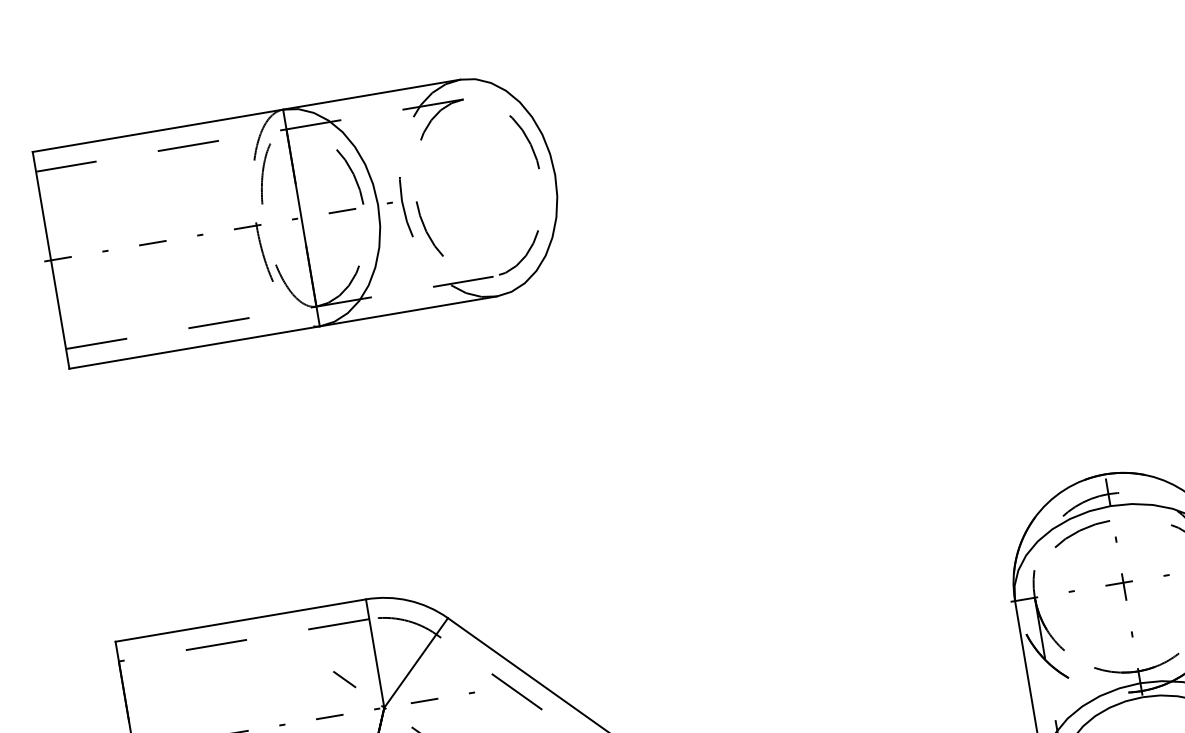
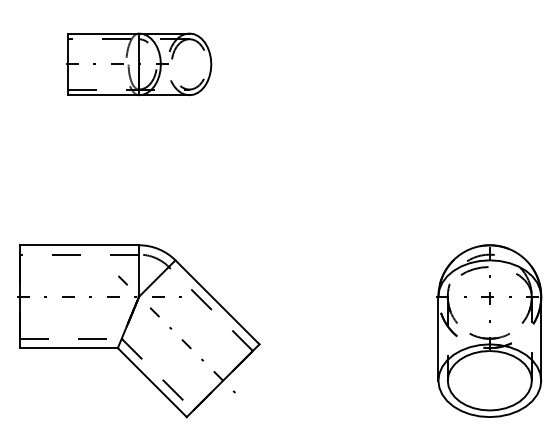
part: (300, 218) -> (138, 64), size x0.6

